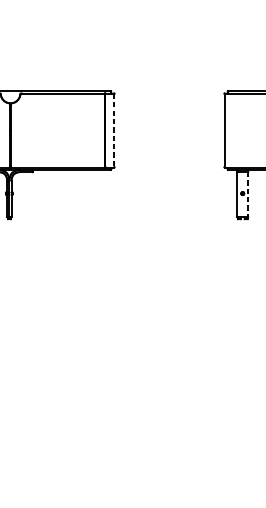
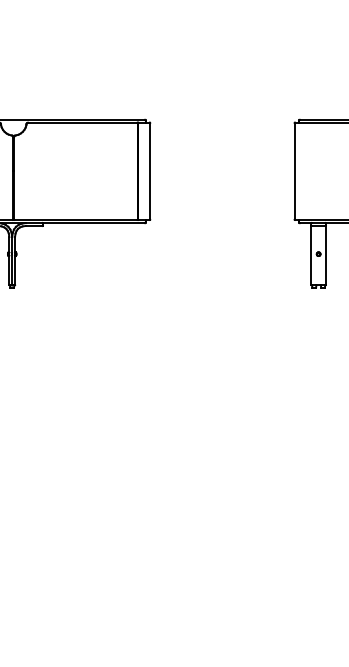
line: (114, 130) -> (150, 171), dashed -> solid
line: (247, 194) -> (325, 255), dashed -> solid

